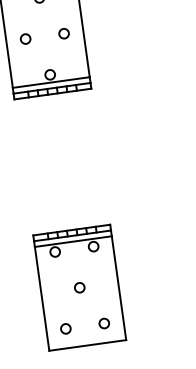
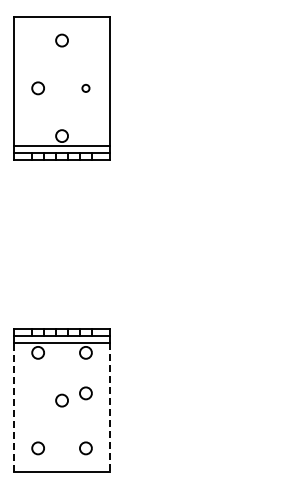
circle: (63, 33) -> (85, 88), size x0.6
circle: (97, 279) -> (85, 393), added
line: (118, 288) -> (109, 408), solid -> dashed
line: (42, 298) -> (14, 407), solid -> dashed

